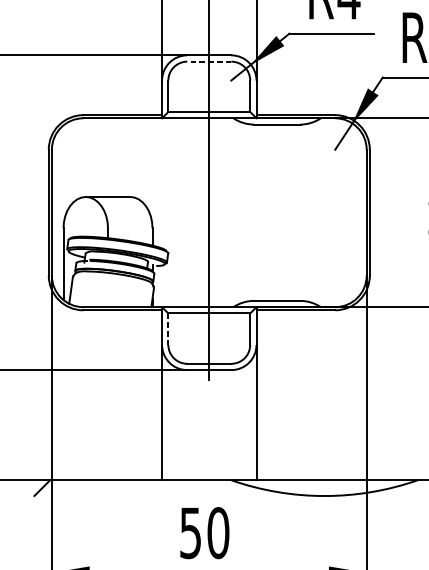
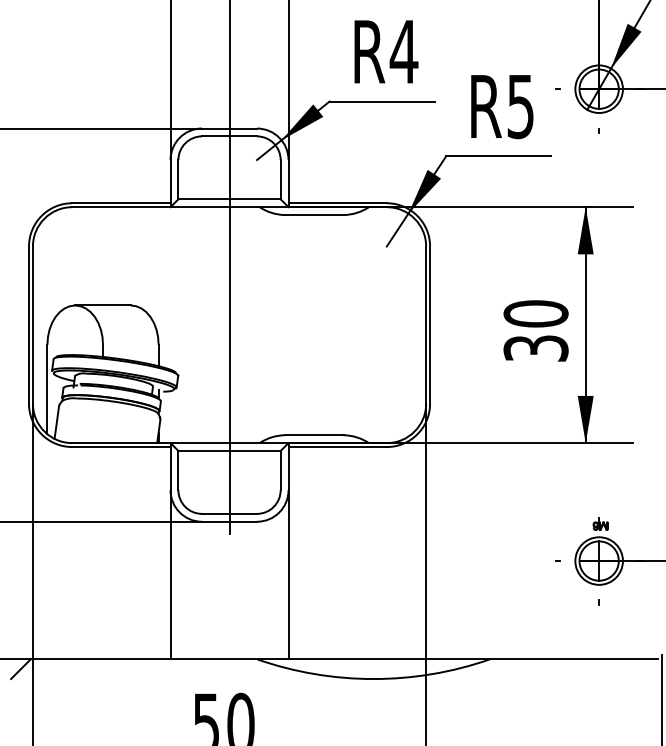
line: (209, 61) -> (229, 136), dashed -> solid
line: (168, 329) -> (178, 470), dashed -> solid

